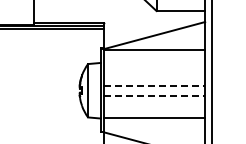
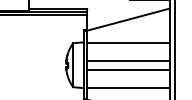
line: (154, 50) -> (127, 42), moved
line: (155, 85) -> (128, 60), dashed -> solid
line: (155, 95) -> (128, 69), dashed -> solid

